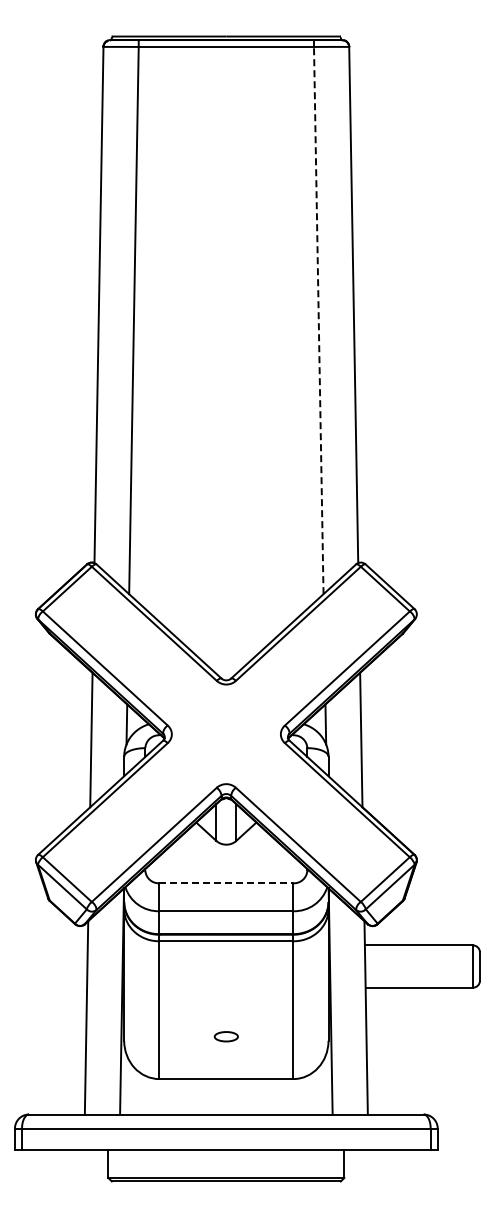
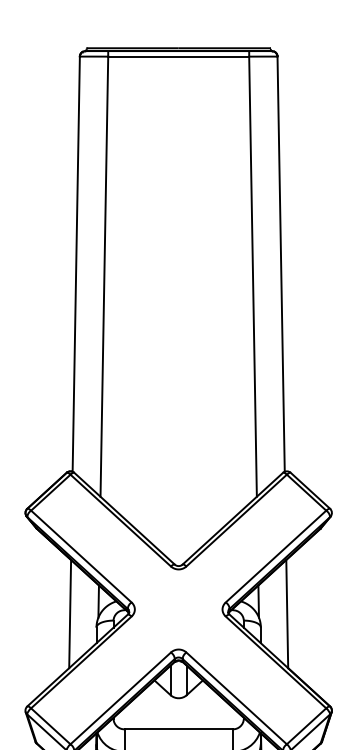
line: (318, 320) -> (252, 276), dashed -> solid
line: (226, 883) -> (178, 729), dashed -> solid

